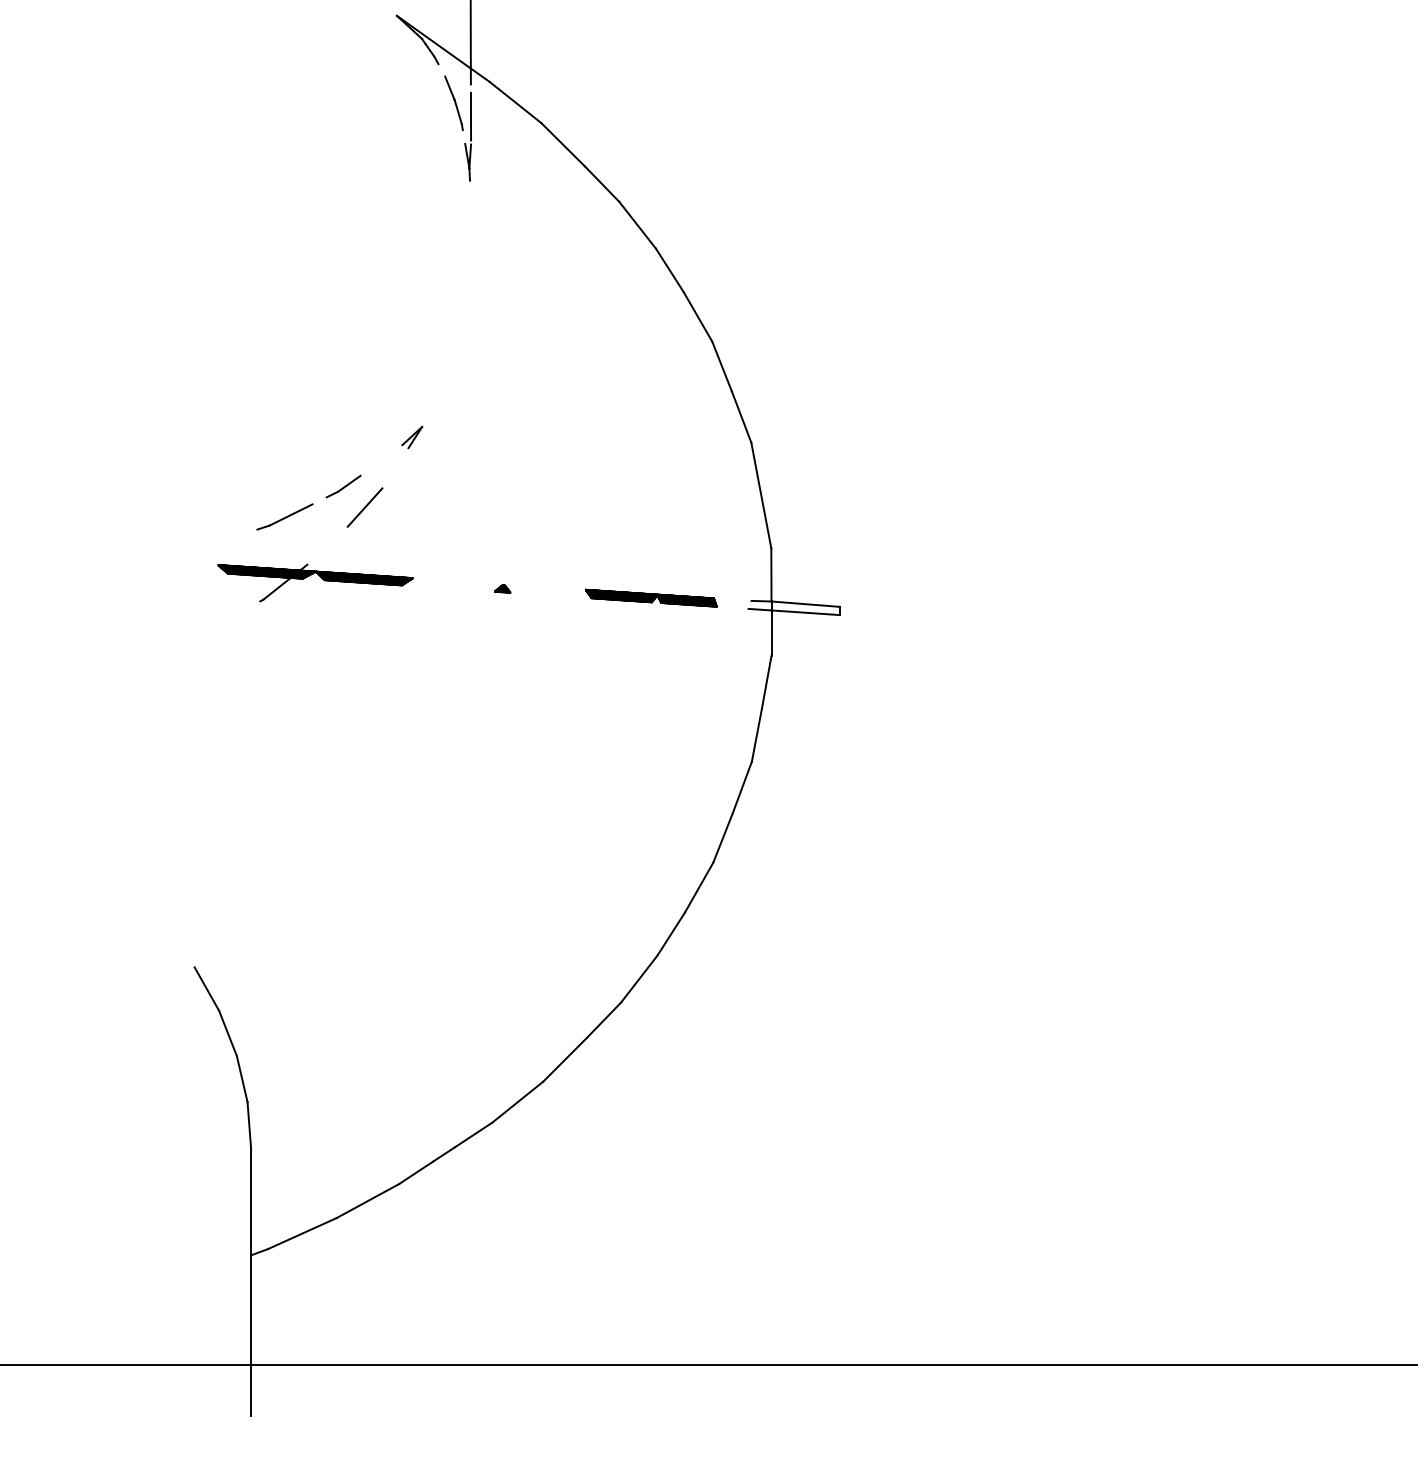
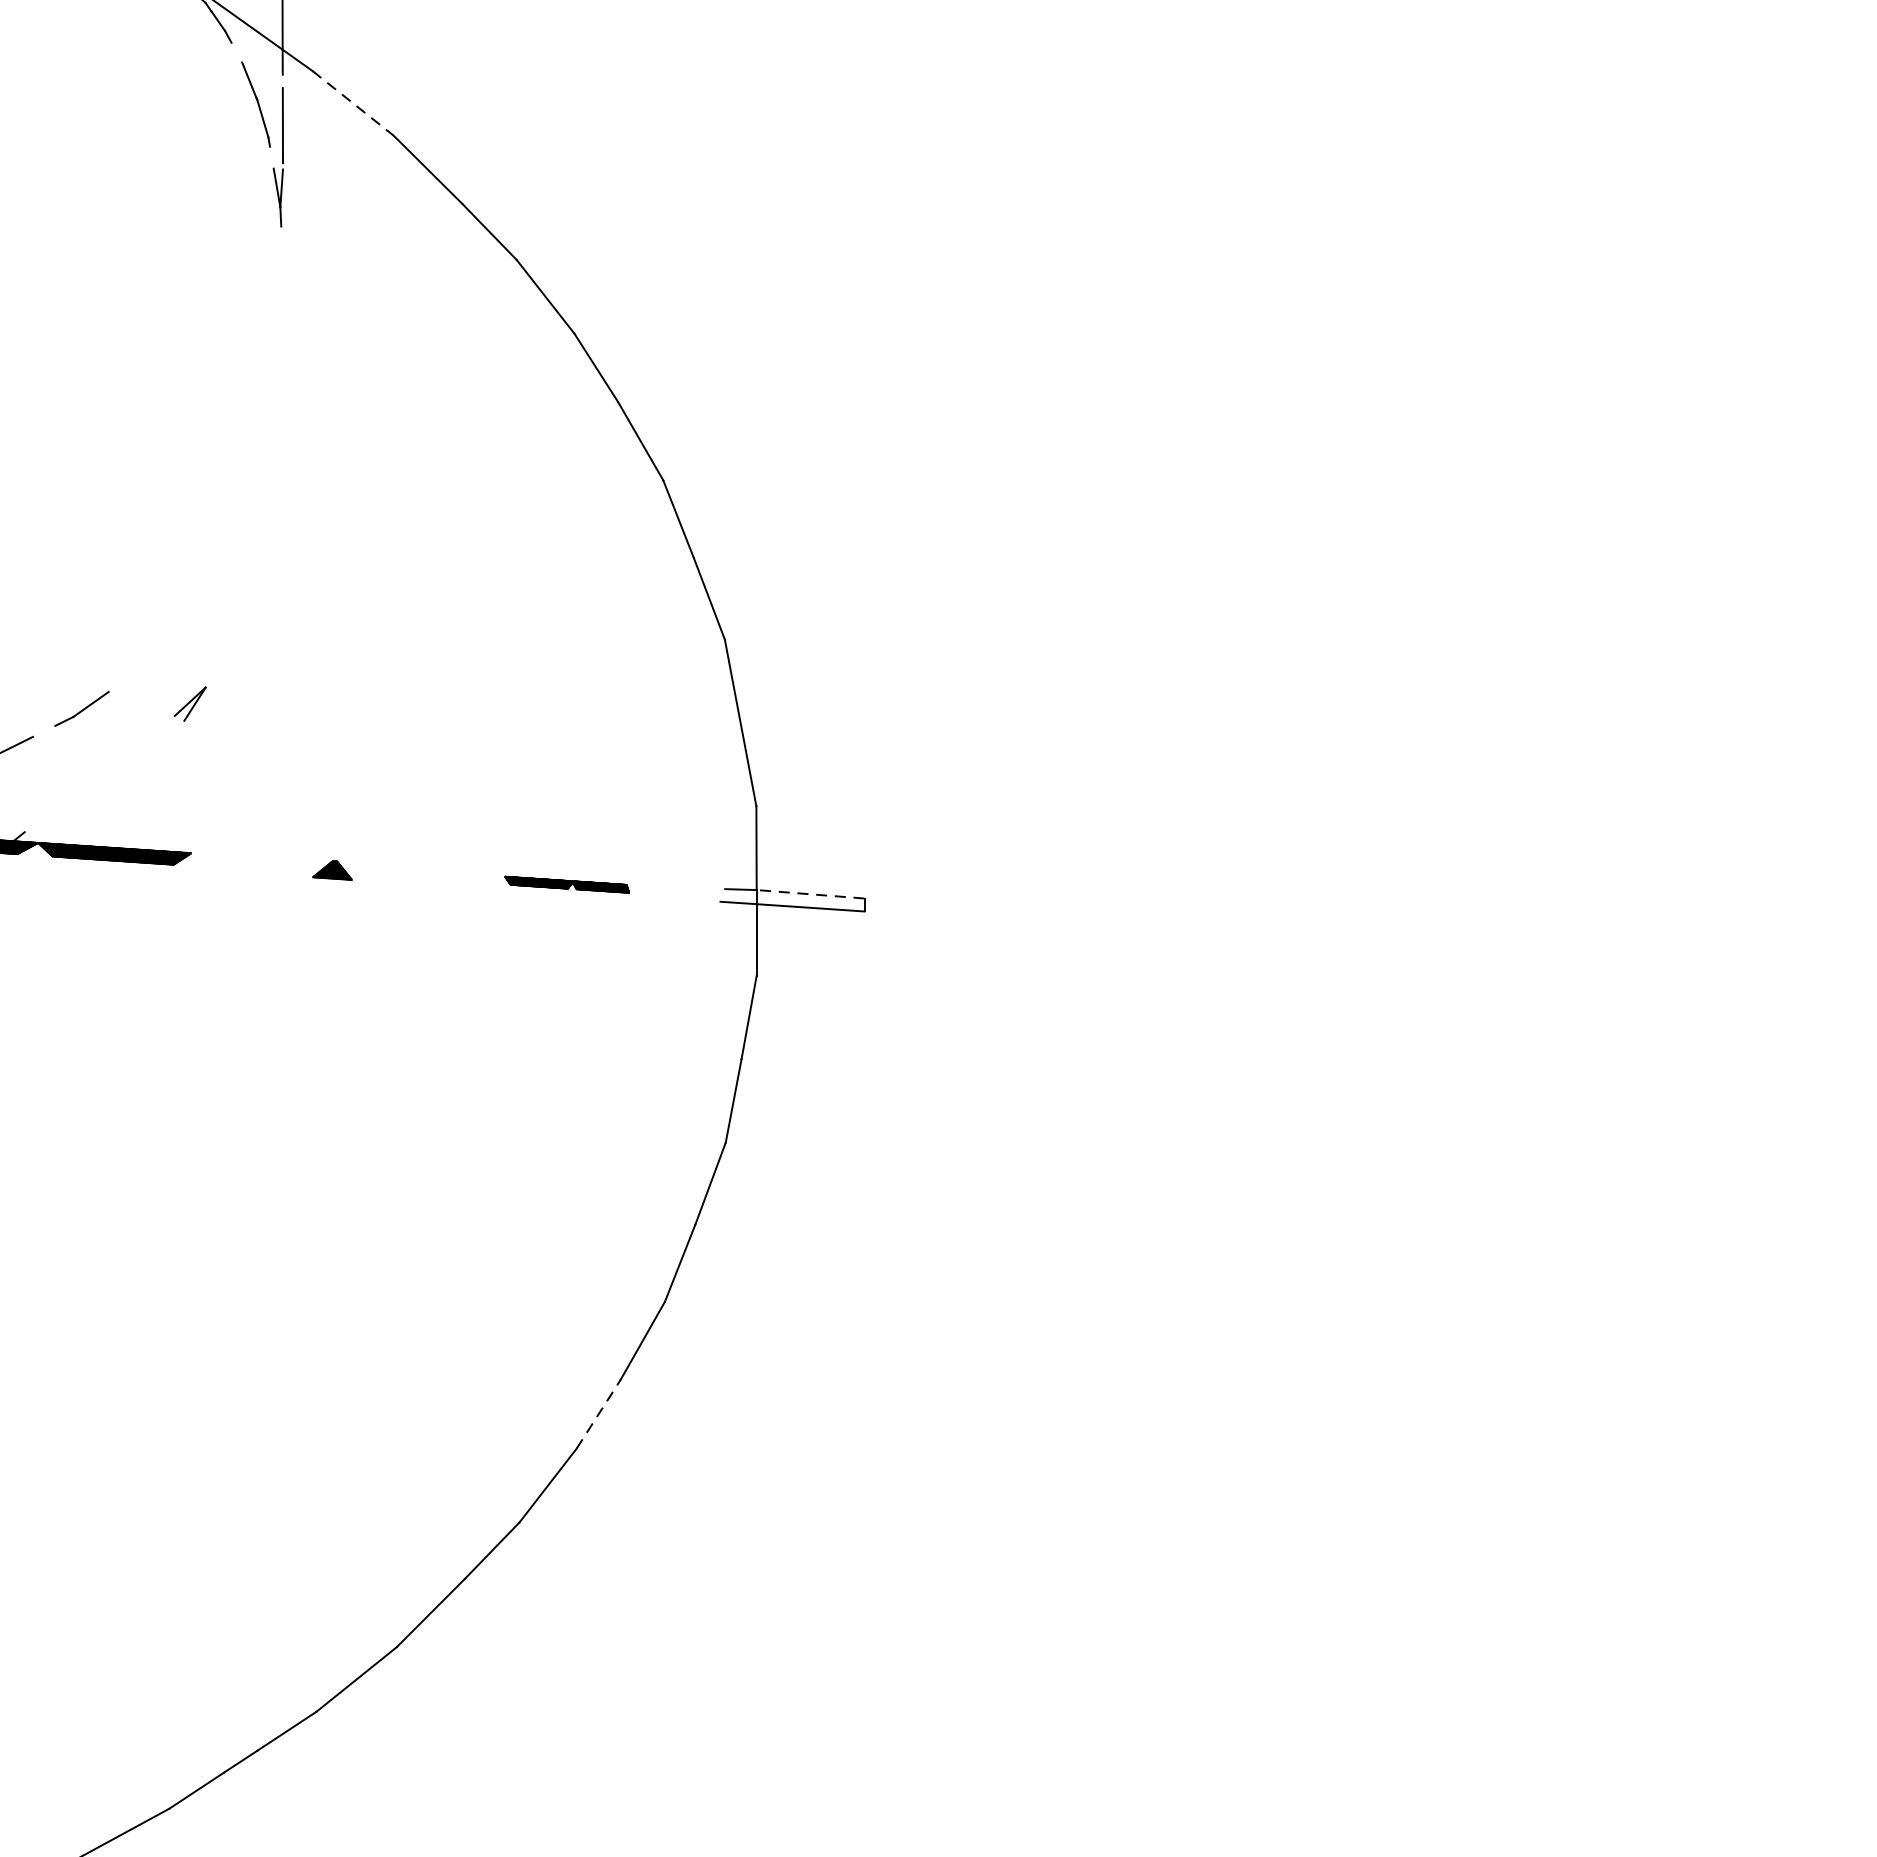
line: (515, 102) -> (353, 103), solid -> dashed
part: (412, 437) -> (190, 704), moved
line: (364, 507) -> (114, 741), removed
part: (502, 588) -> (332, 869), size x1.6
part: (651, 597) -> (567, 883), size x0.6
line: (805, 604) -> (810, 894), solid -> dashed
line: (671, 934) -> (599, 1415), solid -> dashed

